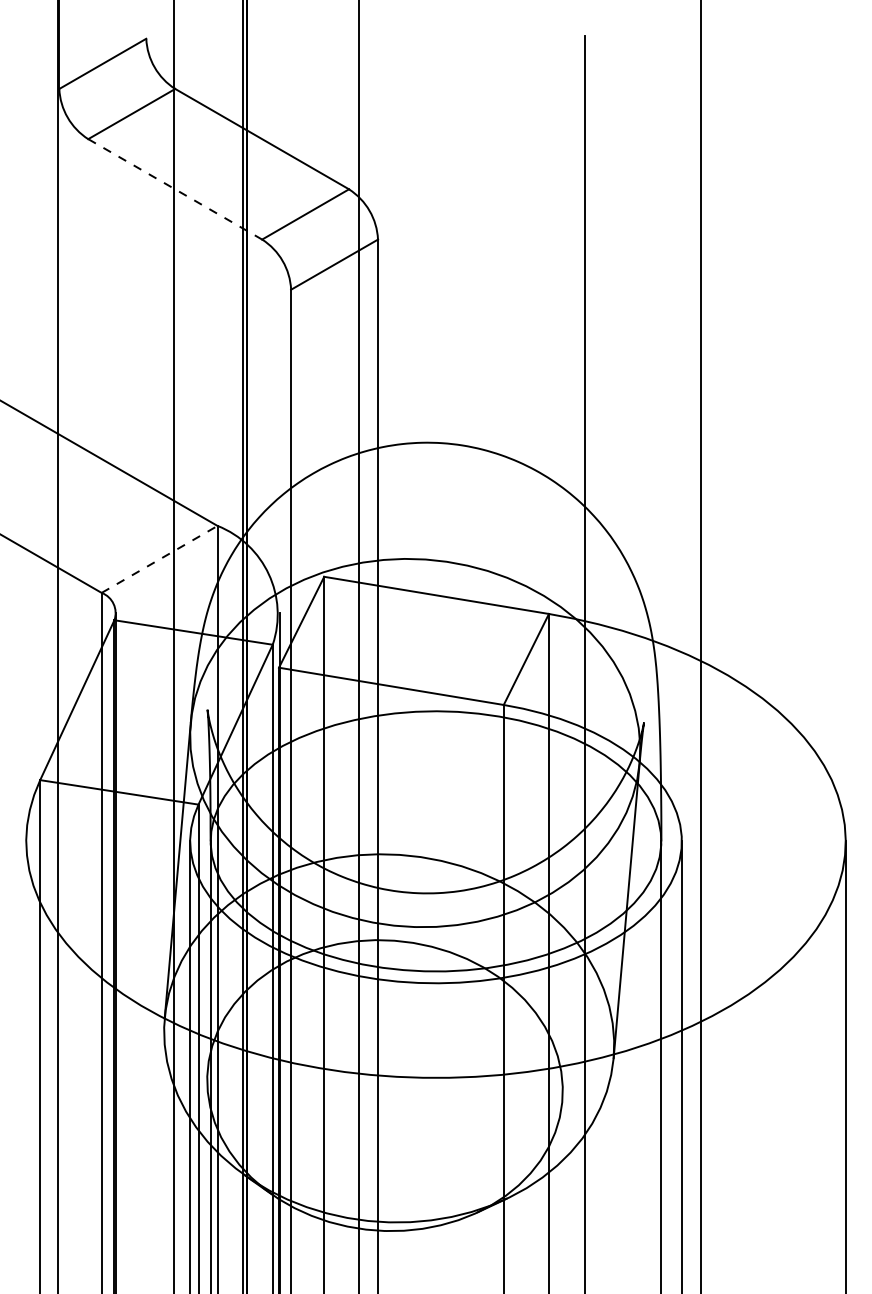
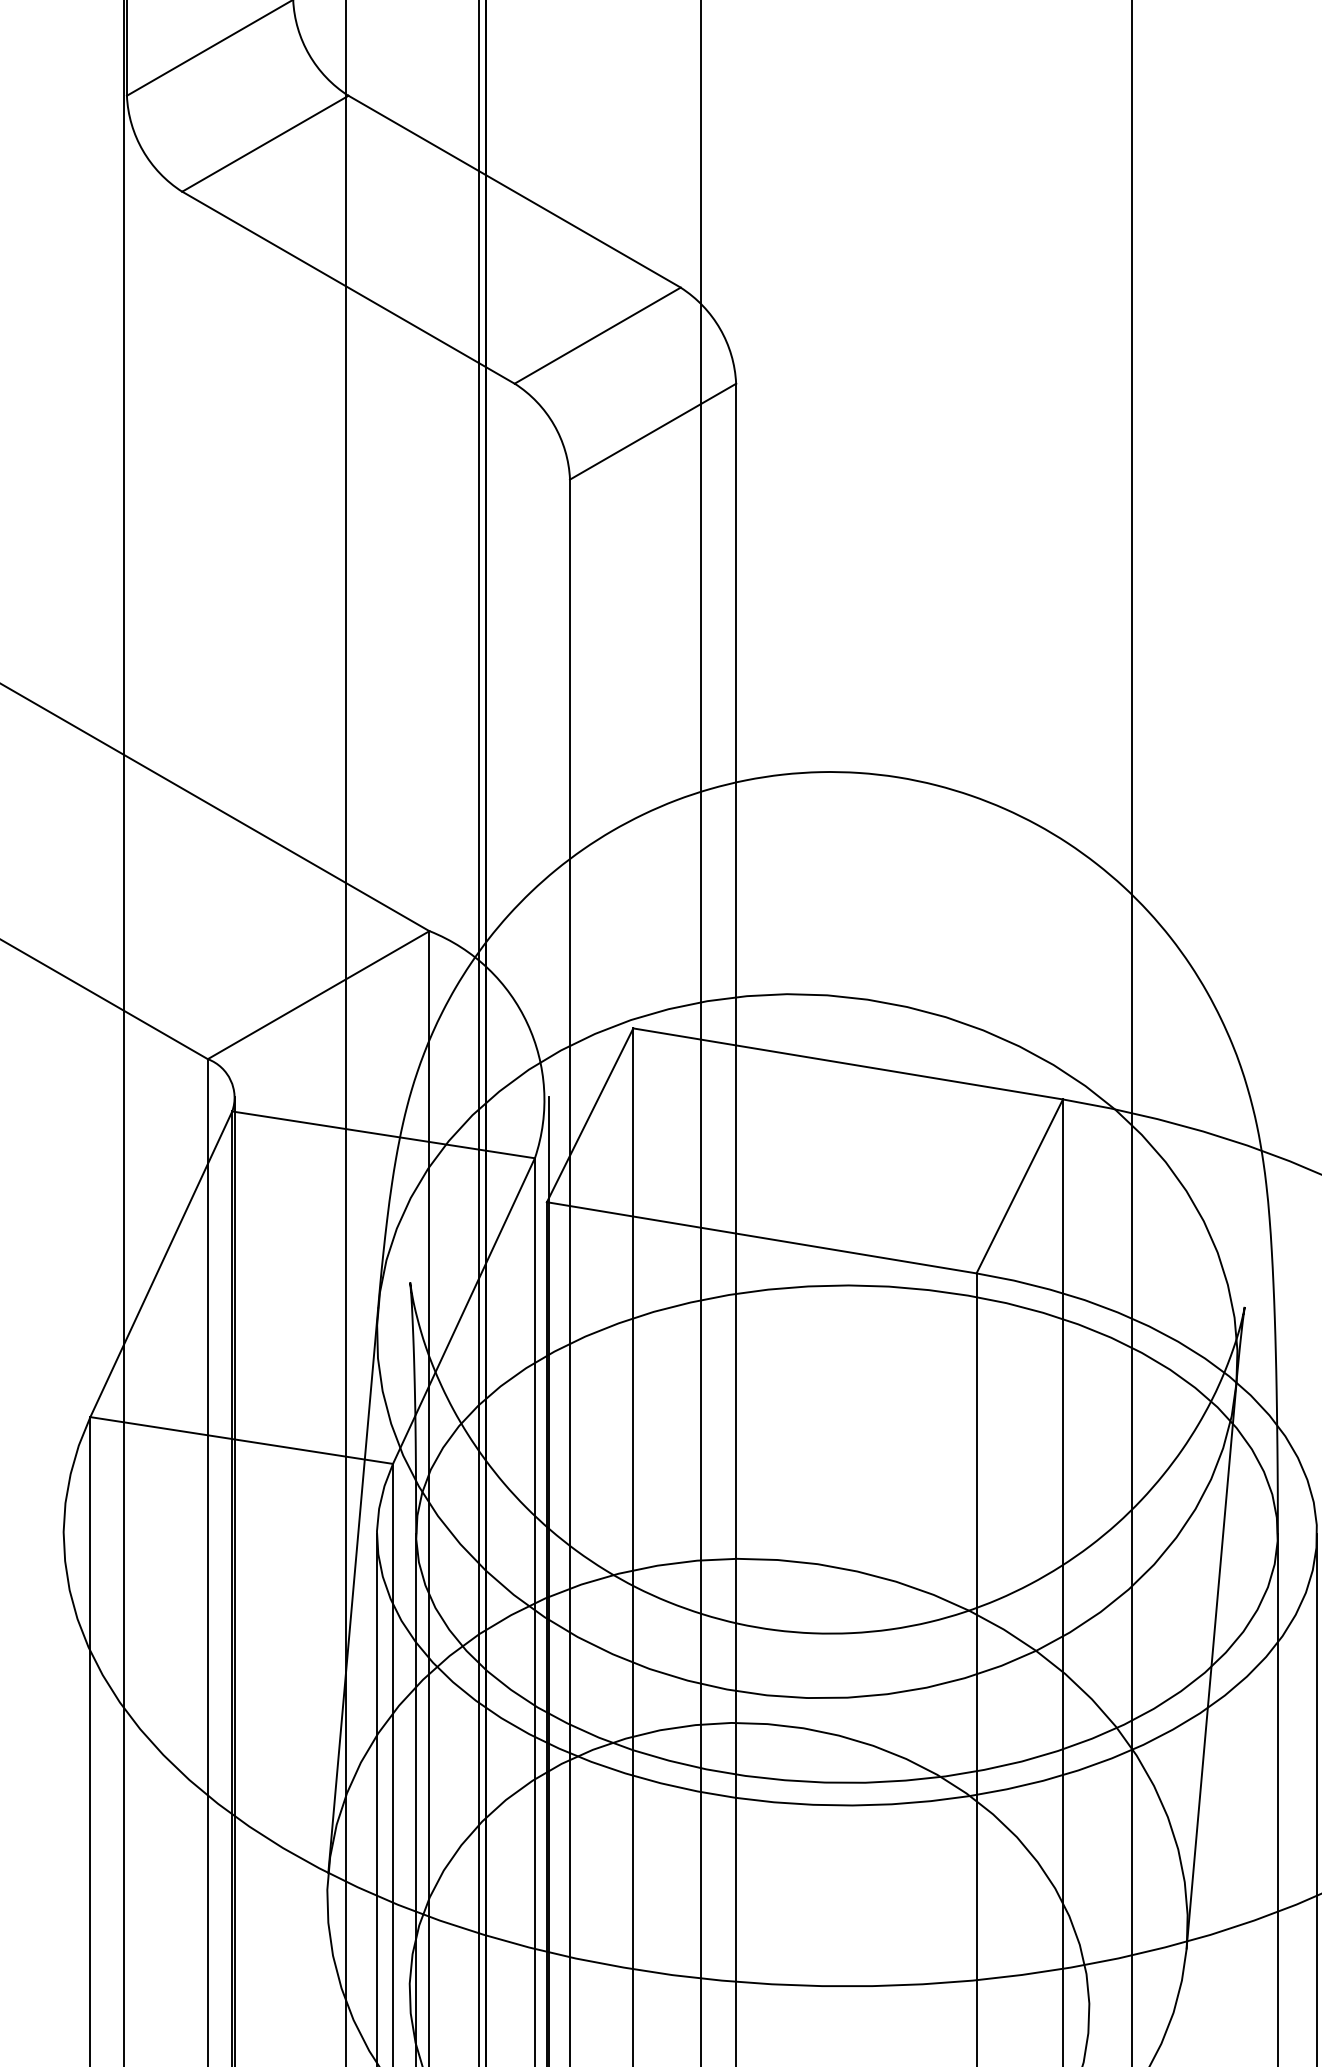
line: (175, 189) -> (348, 287), dashed -> solid
line: (159, 559) -> (318, 995), dashed -> solid

